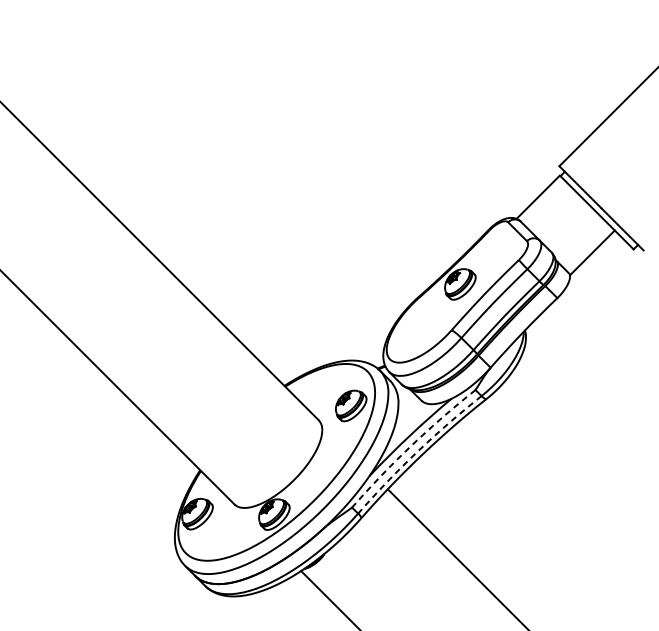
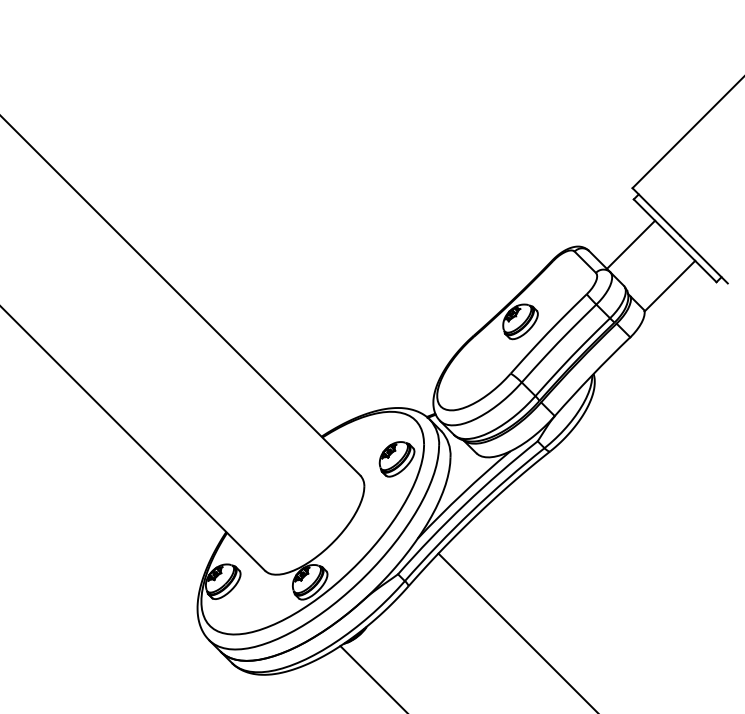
line: (538, 196) -> (630, 244), moved
arc: (410, 445) -> (464, 504), dashed -> solid
arc: (417, 452) -> (471, 511), dashed -> solid

